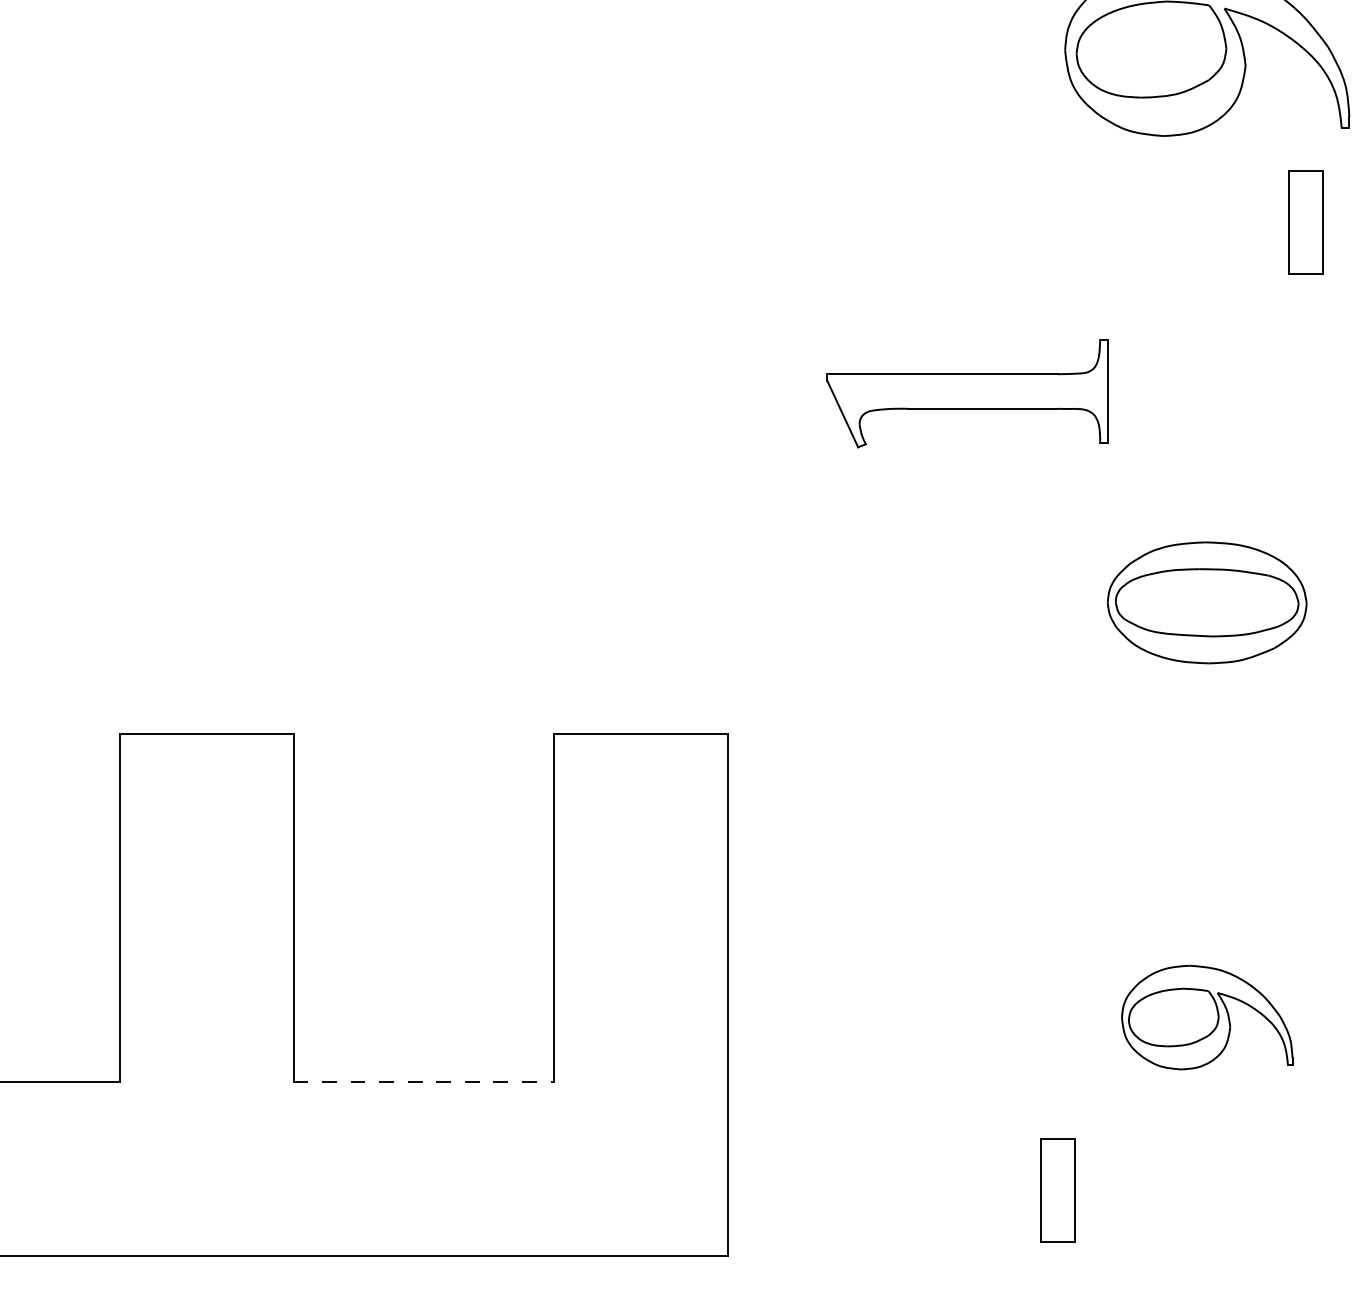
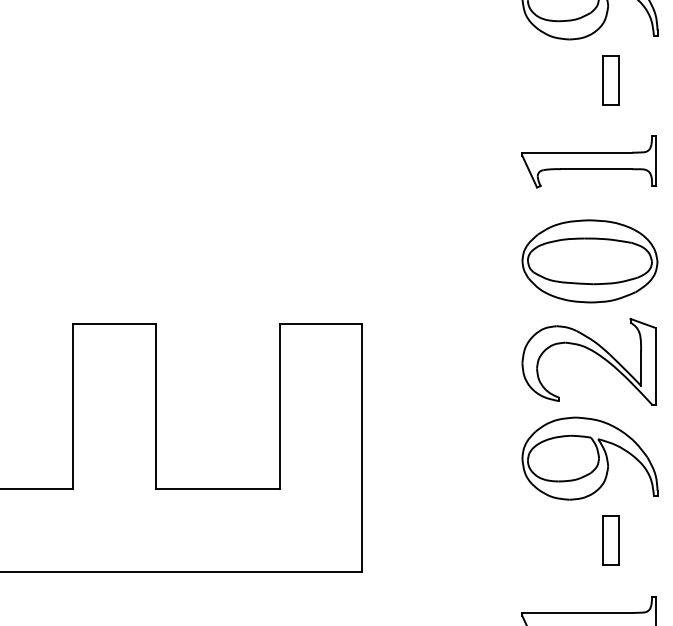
part: (1305, 222) -> (610, 80), moved
part: (966, 392) -> (588, 161), moved
part: (1206, 603) -> (589, 261), size x1.43
part: (1216, 796) -> (594, 353), added
part: (1206, 1017) -> (589, 458), size x1.67
line: (423, 1082) -> (217, 489), dashed -> solid
part: (1056, 1189) -> (610, 540), moved

